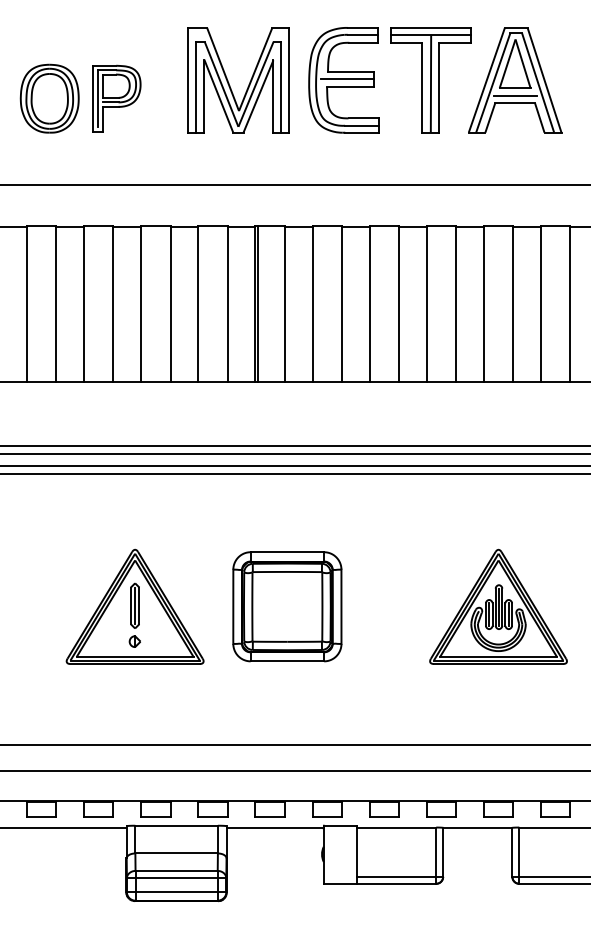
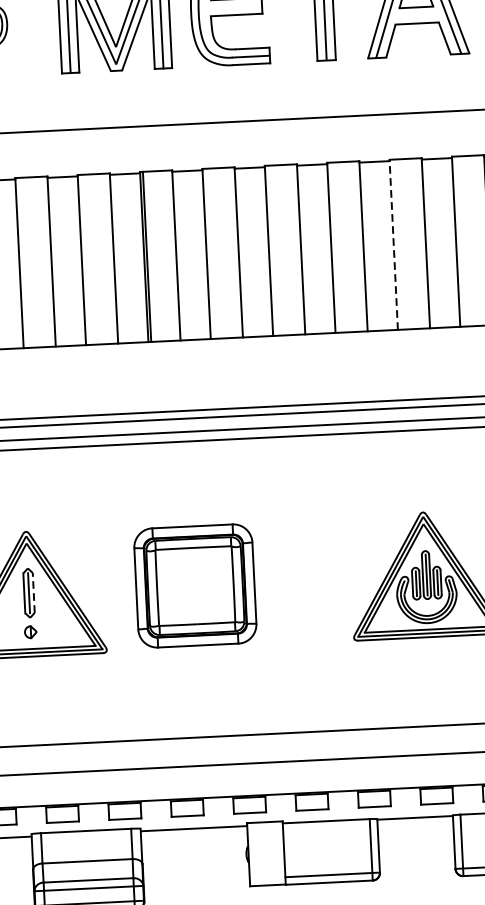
line: (347, 79) -> (232, 6), removed
line: (515, 95) -> (417, 15), removed
line: (483, 304) -> (393, 245), solid -> dashed
line: (139, 605) -> (33, 592), solid -> dashed

